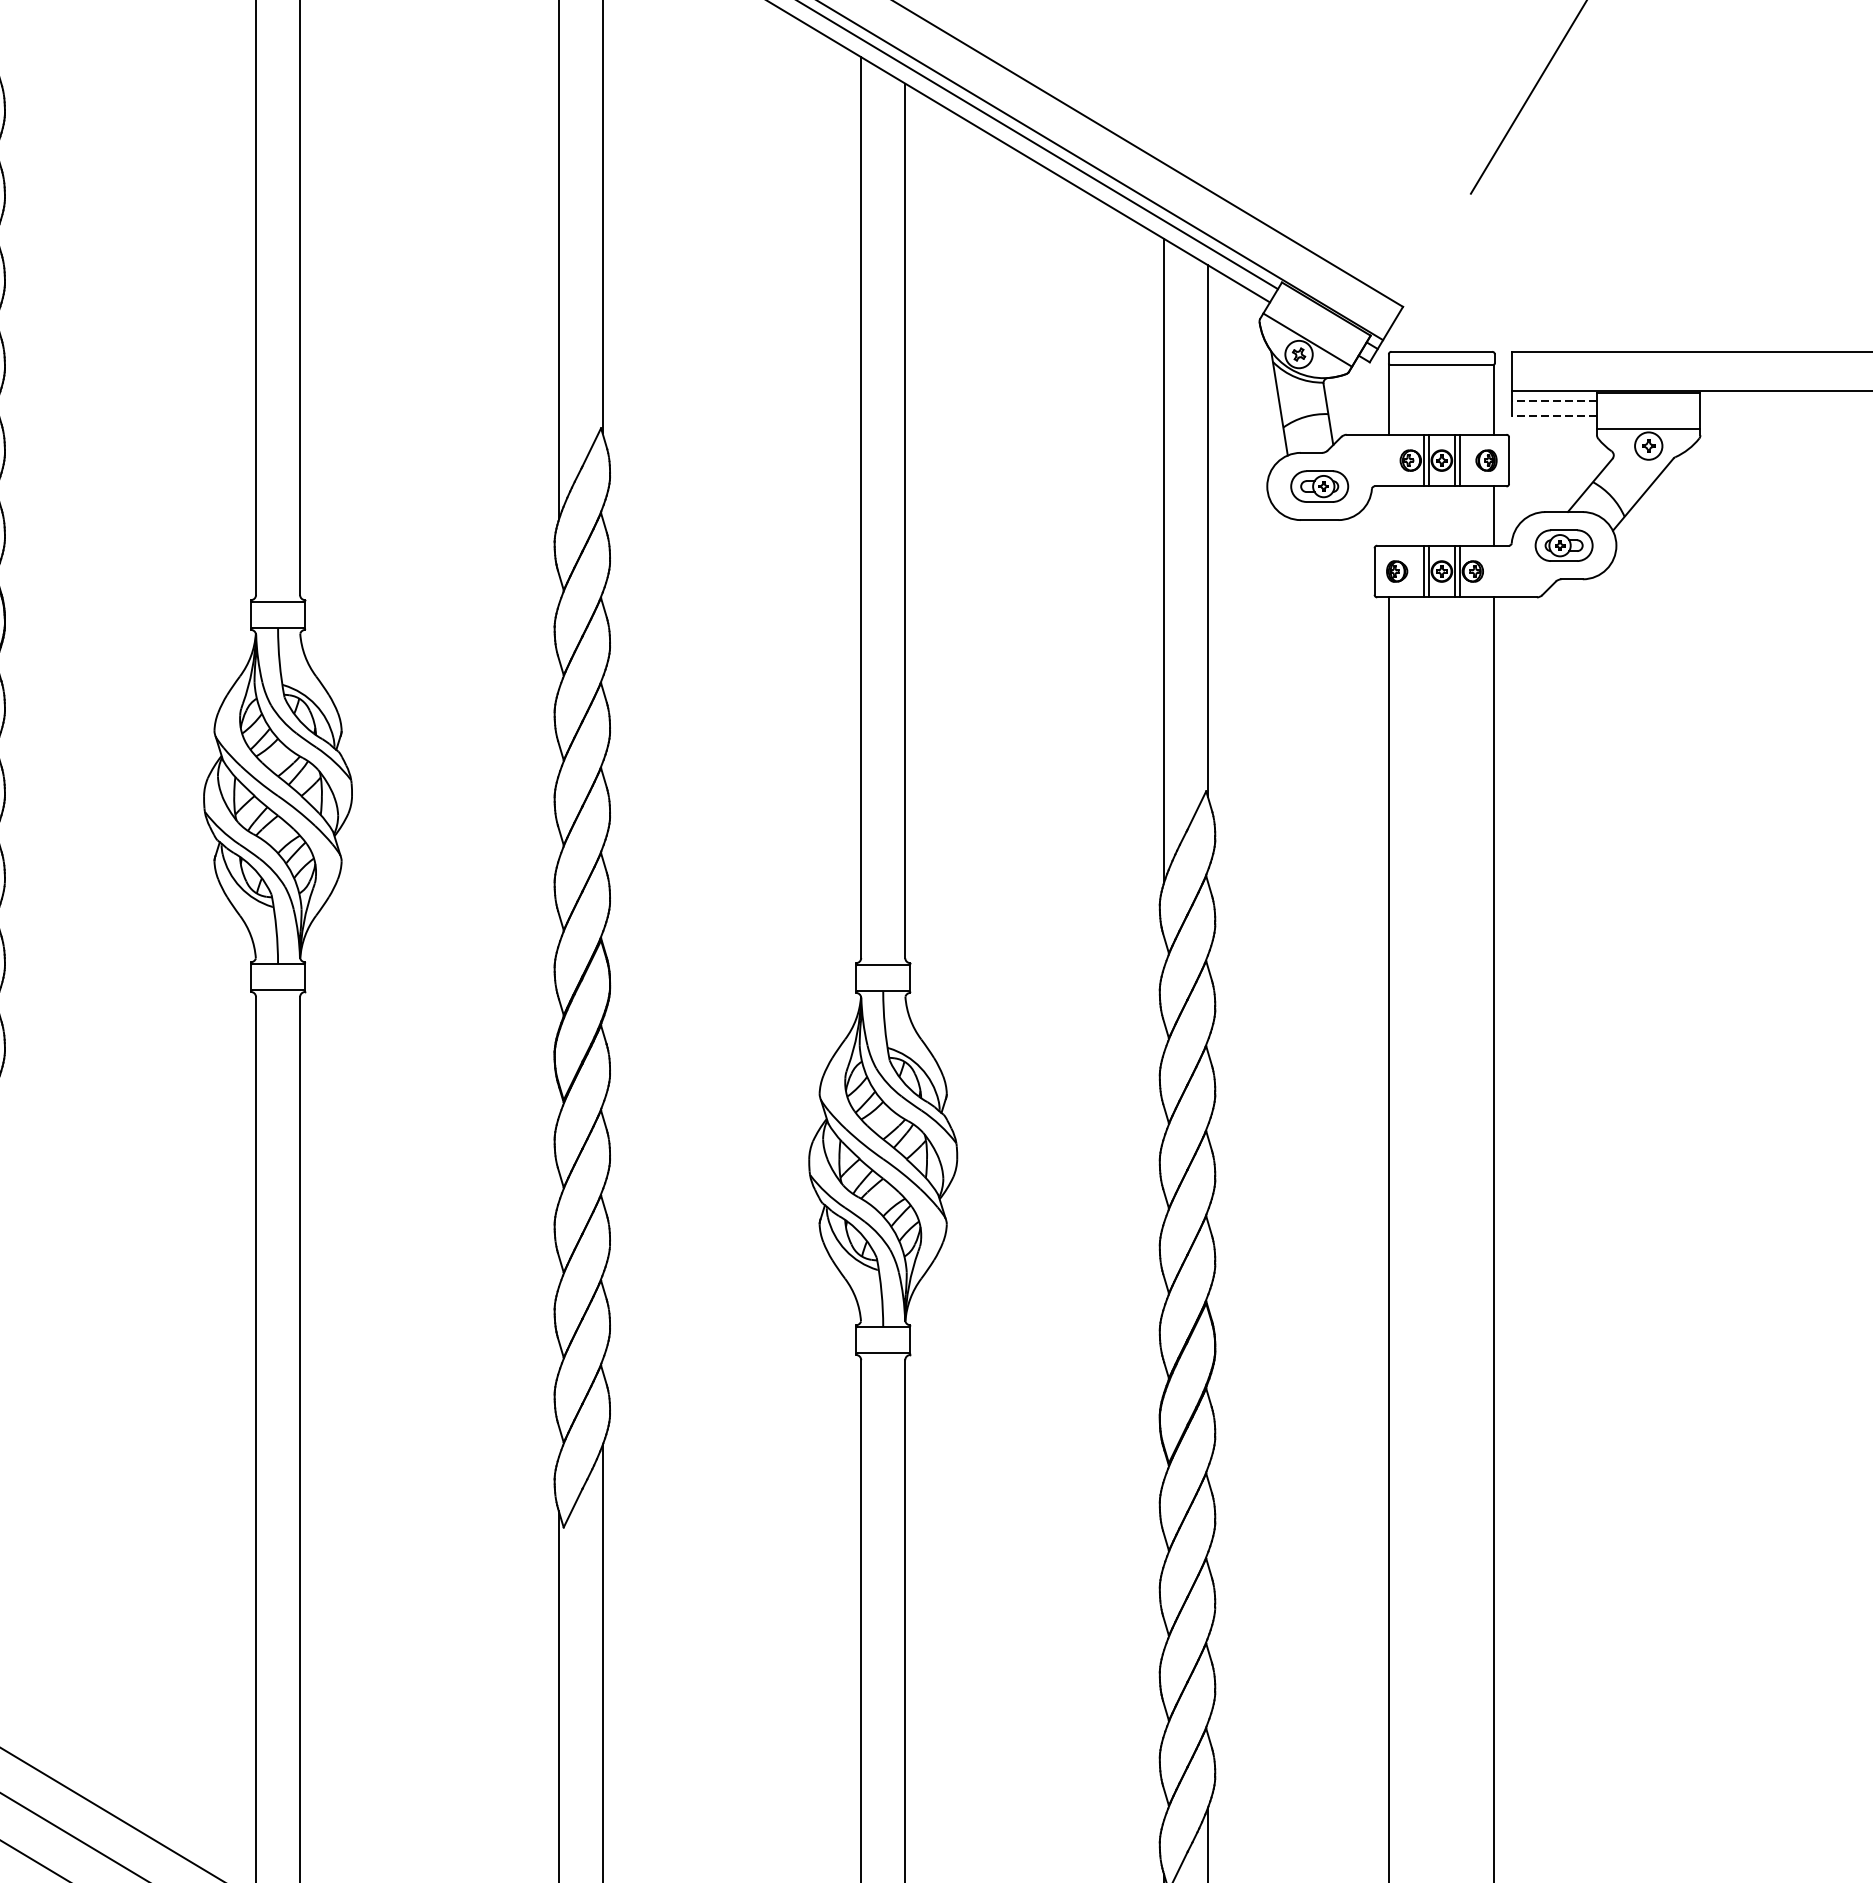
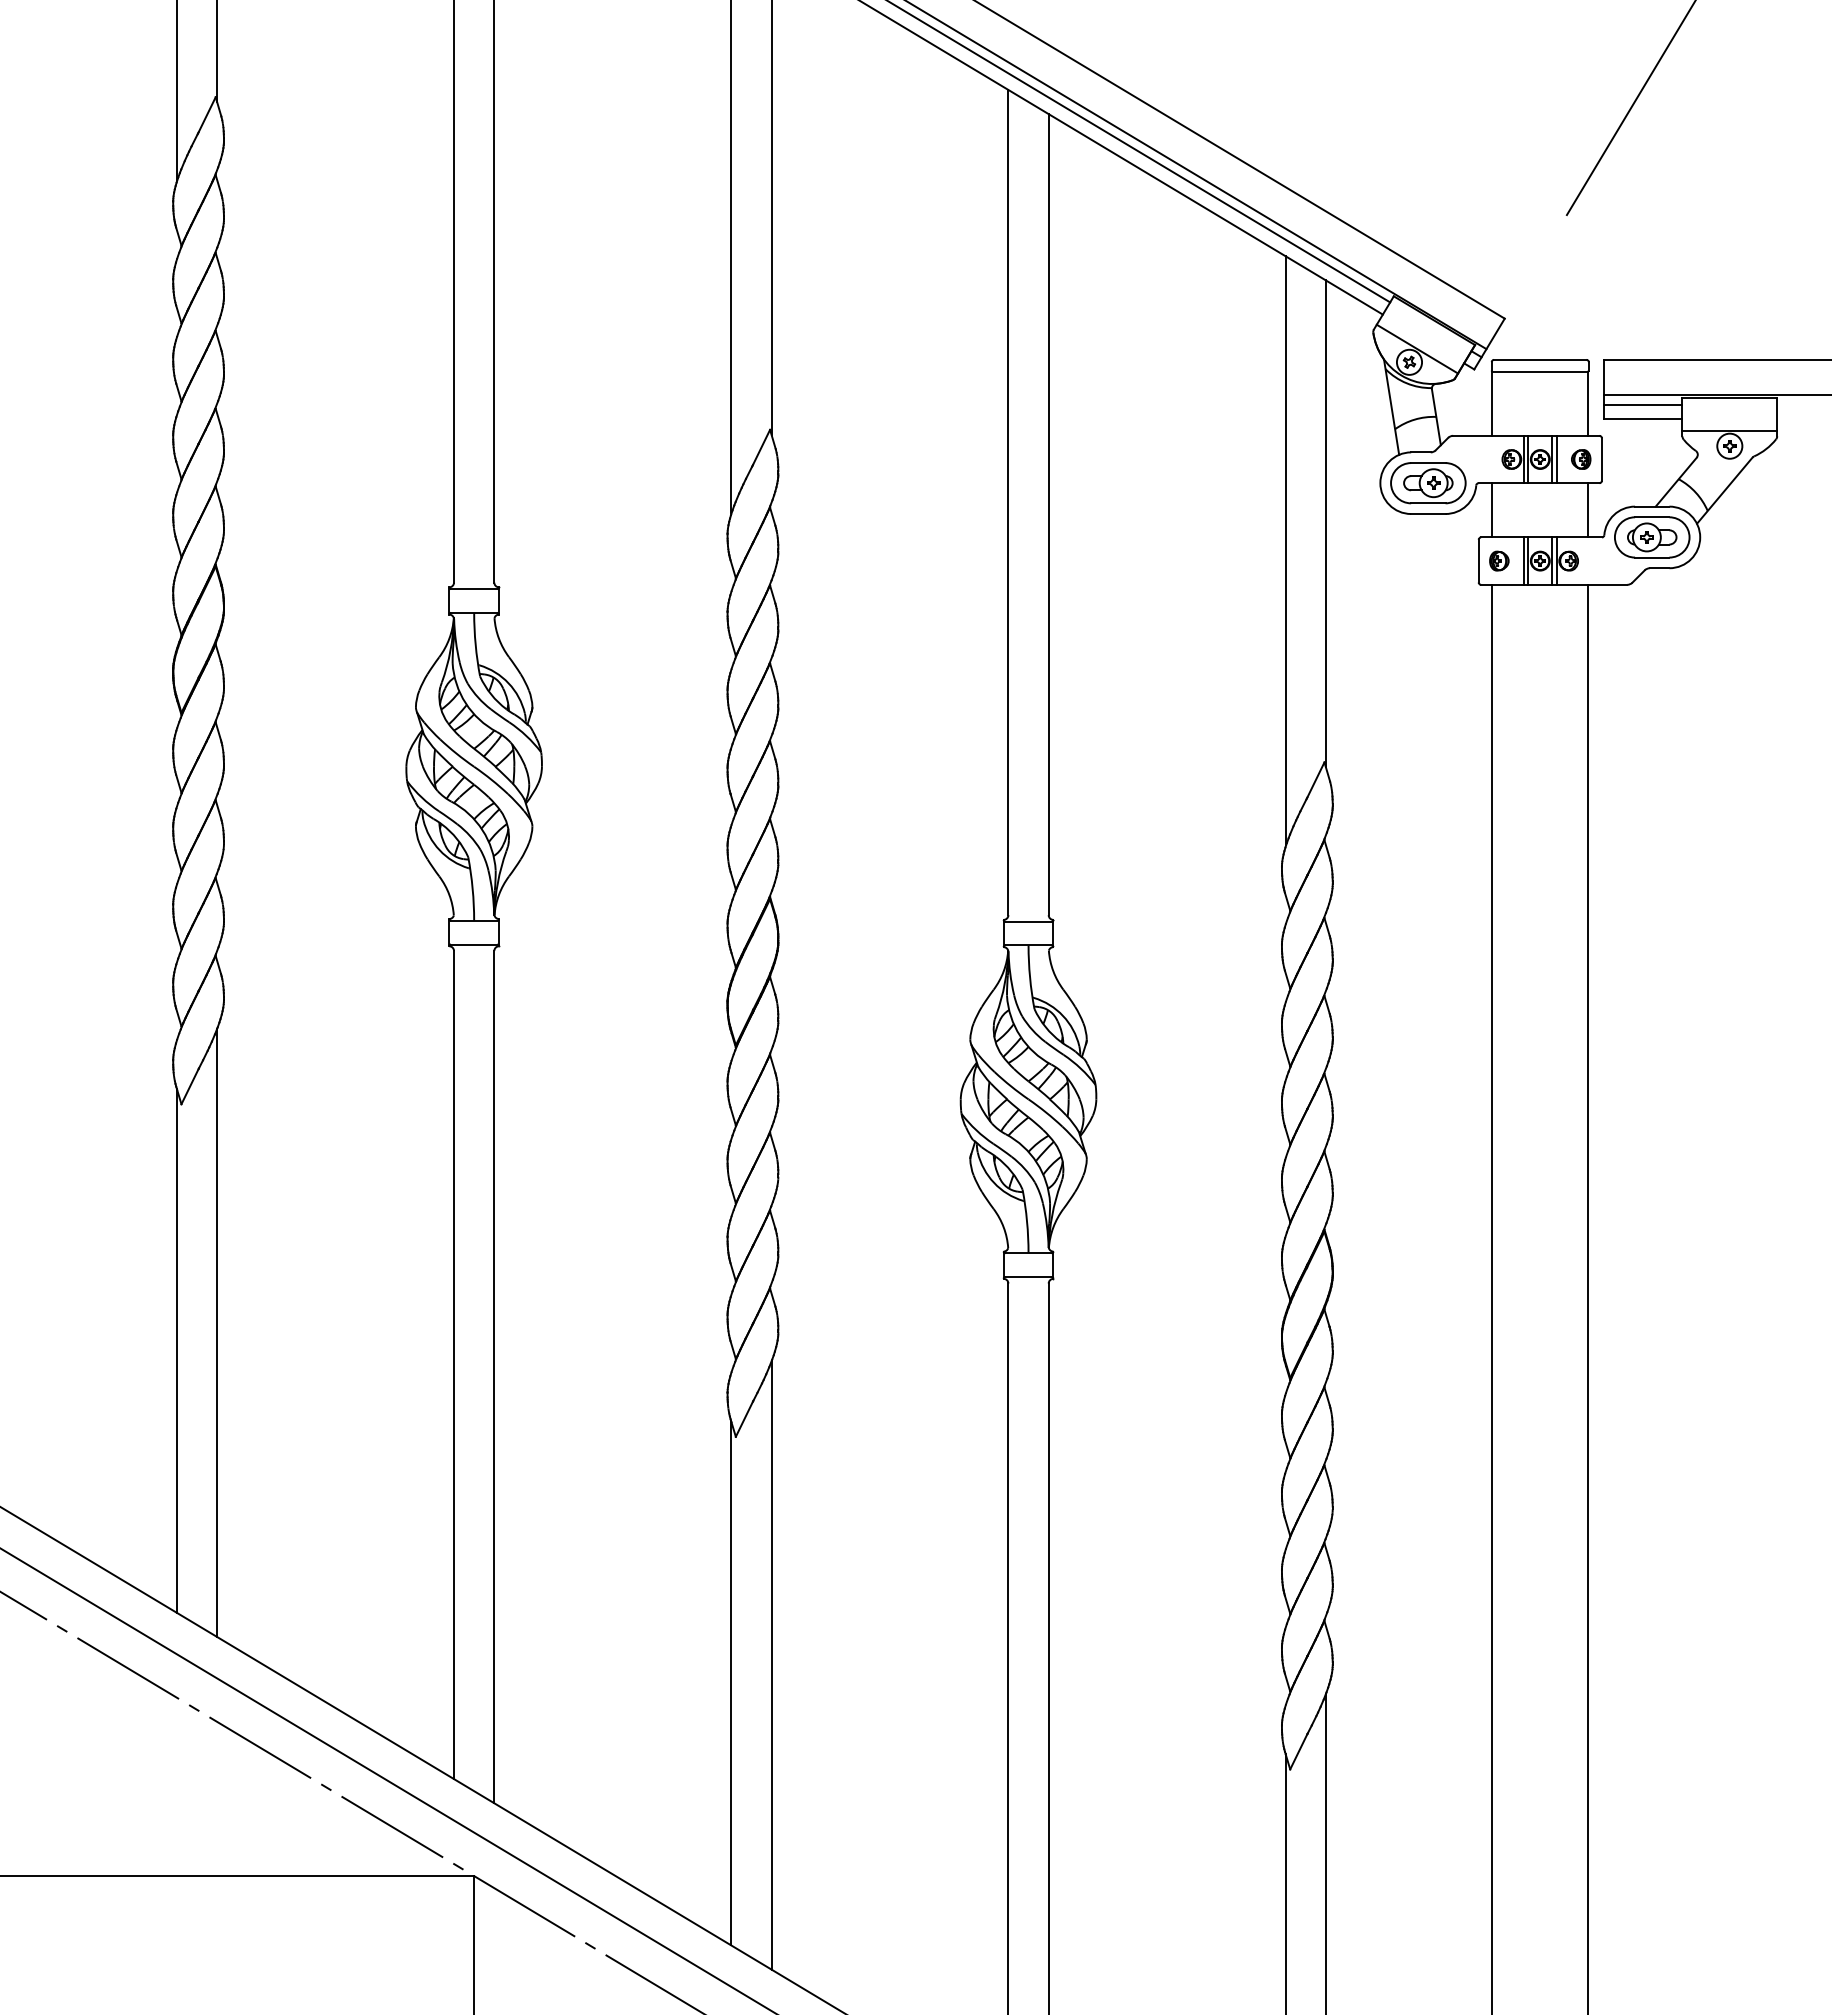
line: (1553, 400) -> (1642, 404), dashed -> solid
line: (1553, 415) -> (1642, 418), dashed -> solid
part: (1319, 486) -> (1428, 483), size x1.43
line: (1389, 516) -> (1492, 510), added
part: (1564, 545) -> (1652, 537), size x1.43

